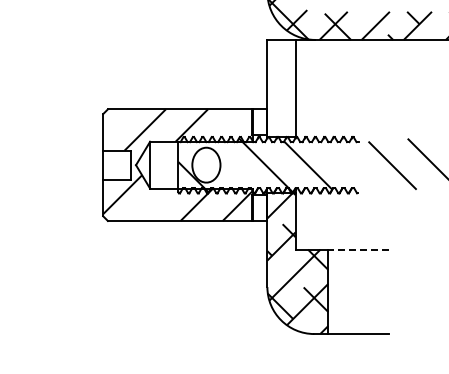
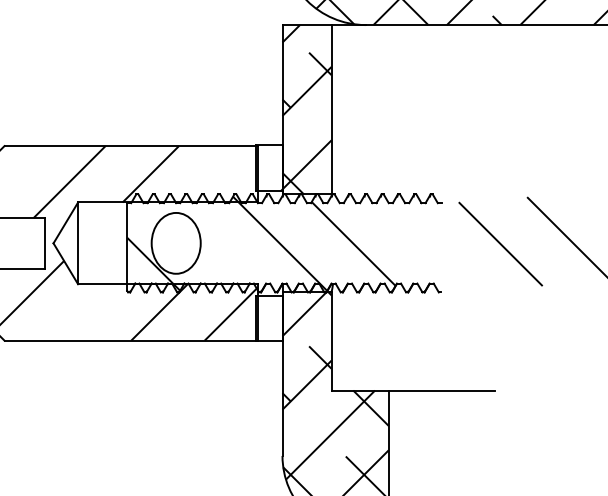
hatch: (281, 88) -> (307, 109), added
line: (358, 249) -> (441, 390), dashed -> solid

